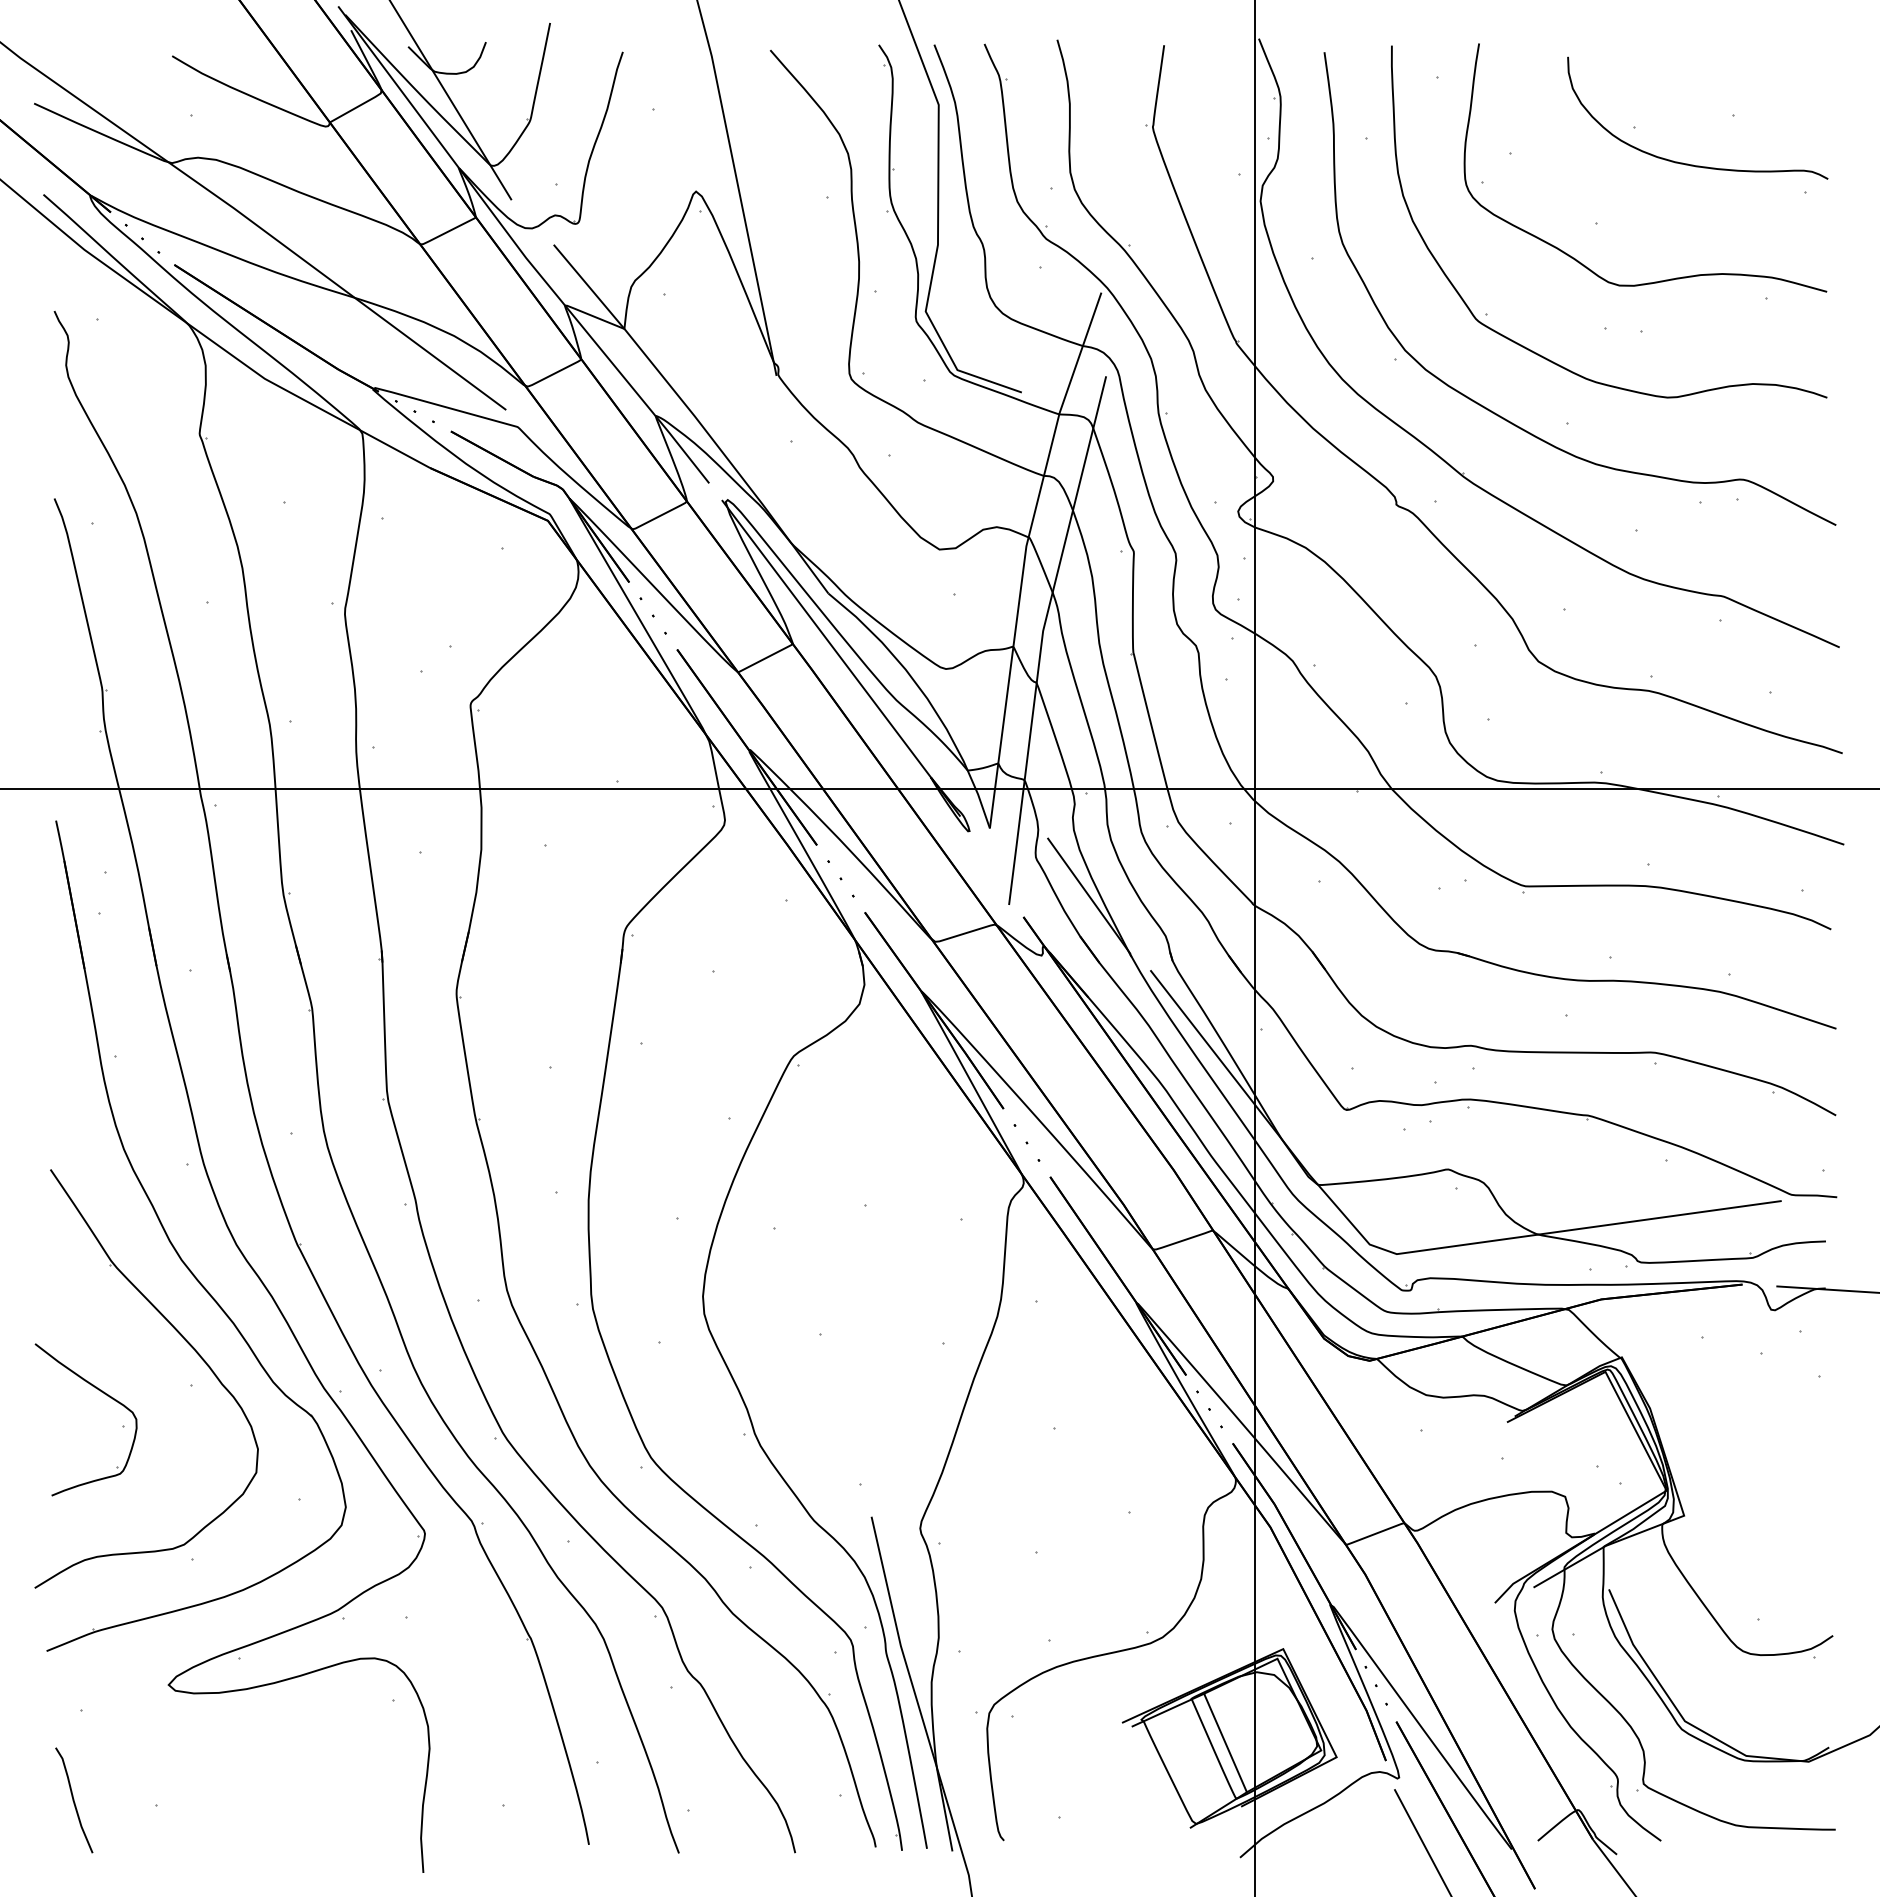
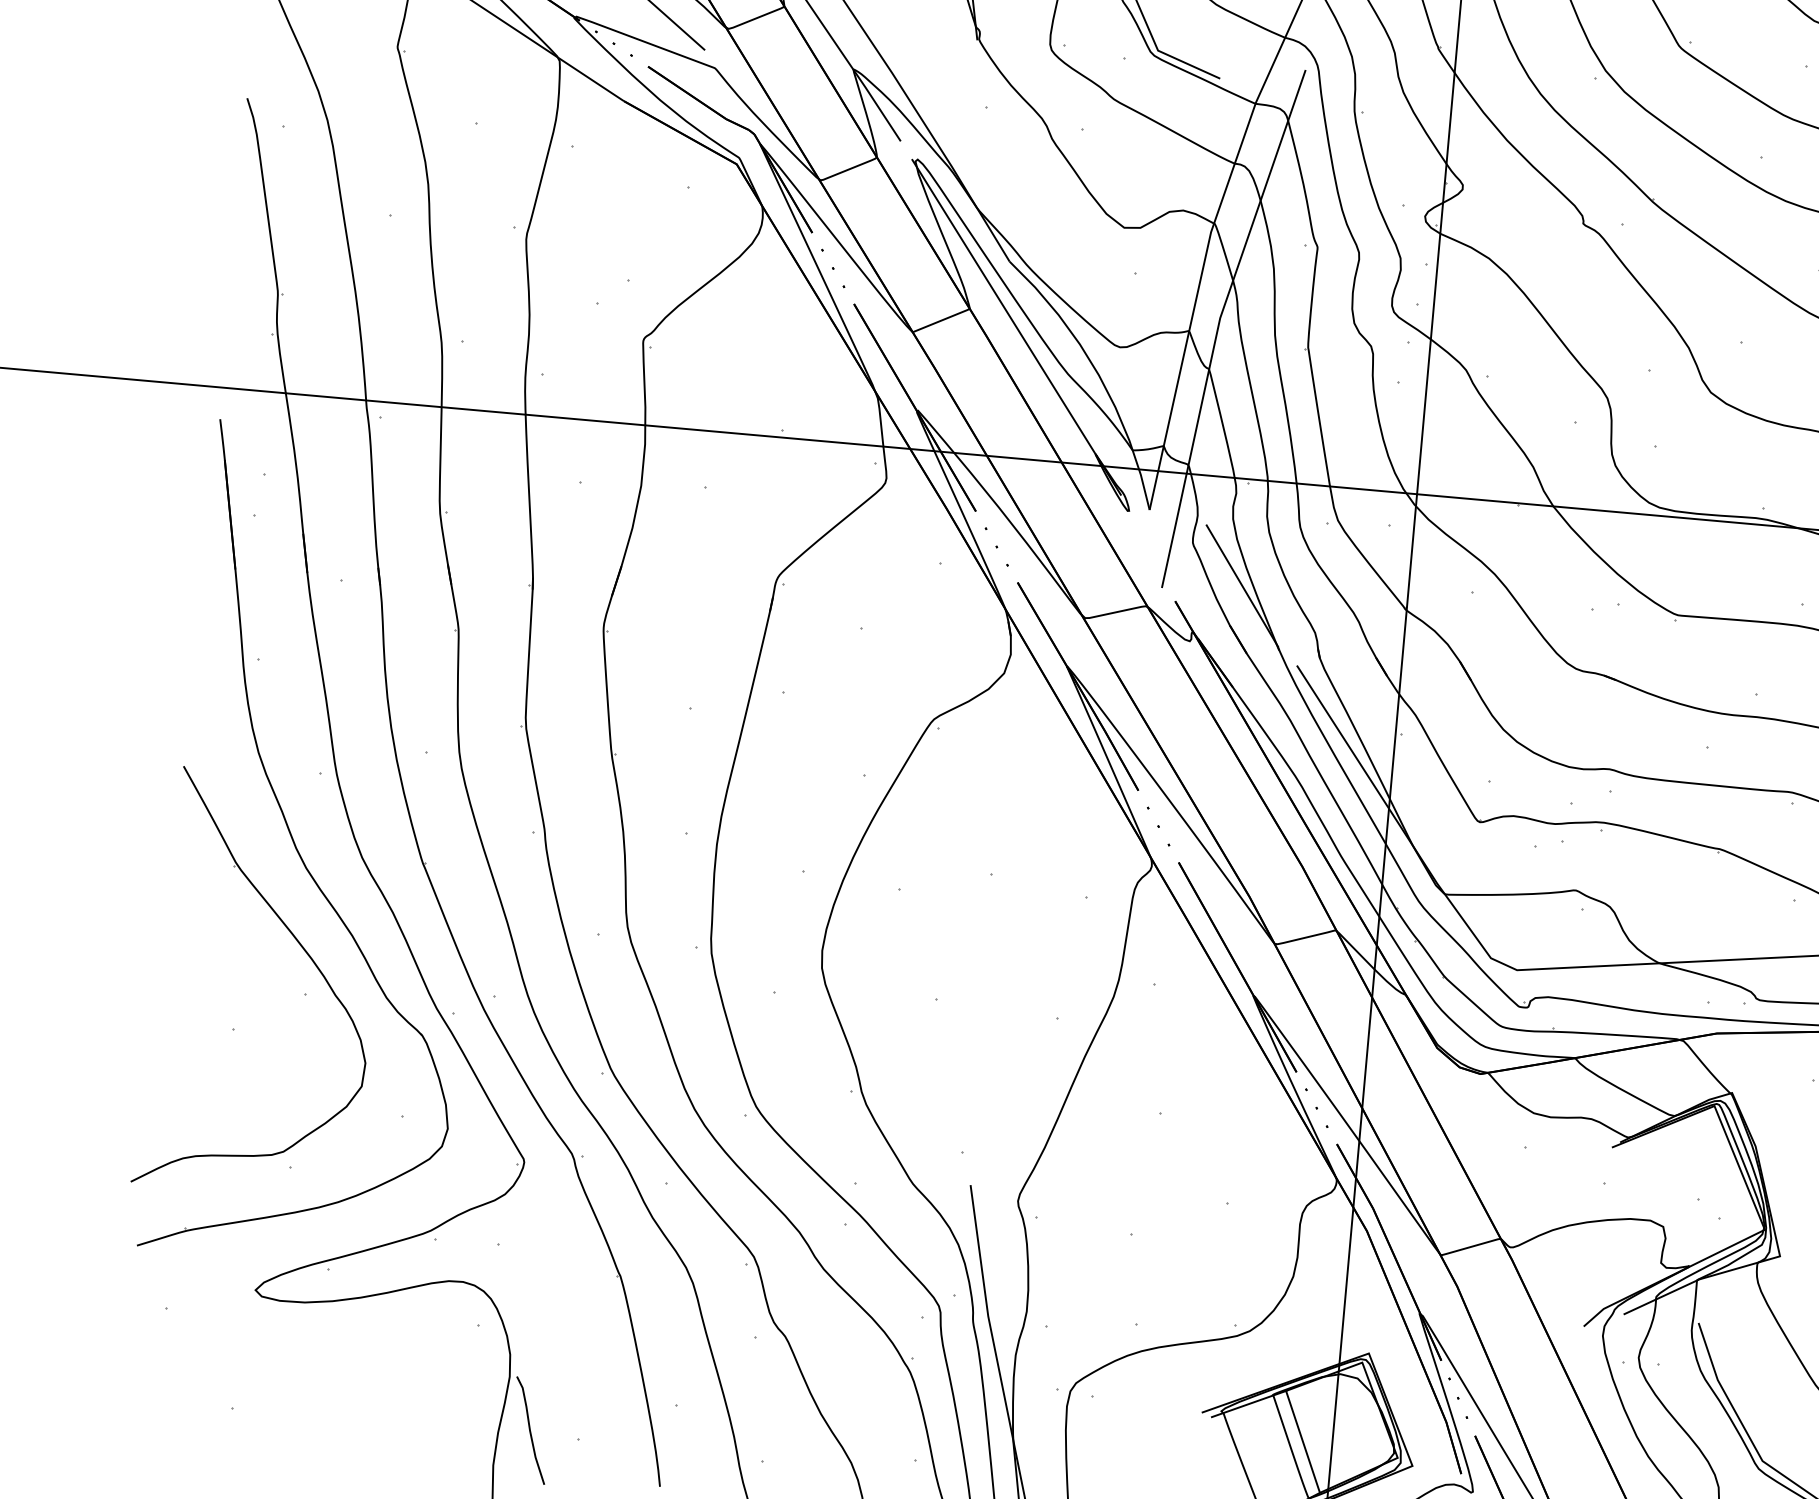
part: (101, 1392) -> (214, 992), removed
curve: (74, 1800) -> (530, 1430), moved

